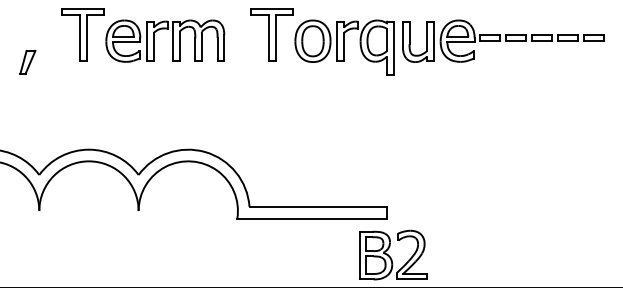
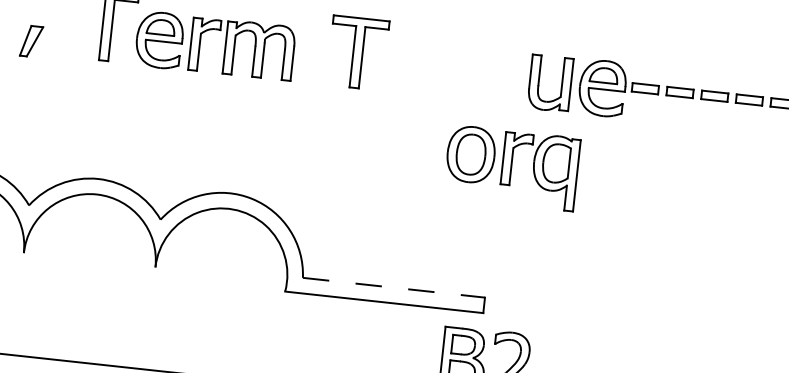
part: (344, 47) -> (511, 167), moved
part: (27, 62) -> (31, 41), moved
line: (318, 206) -> (394, 287), solid -> dashed

